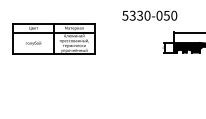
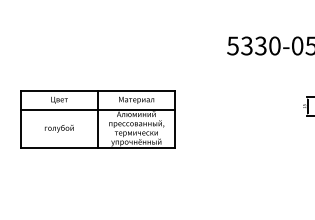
part: (53, 38) -> (97, 119), moved

